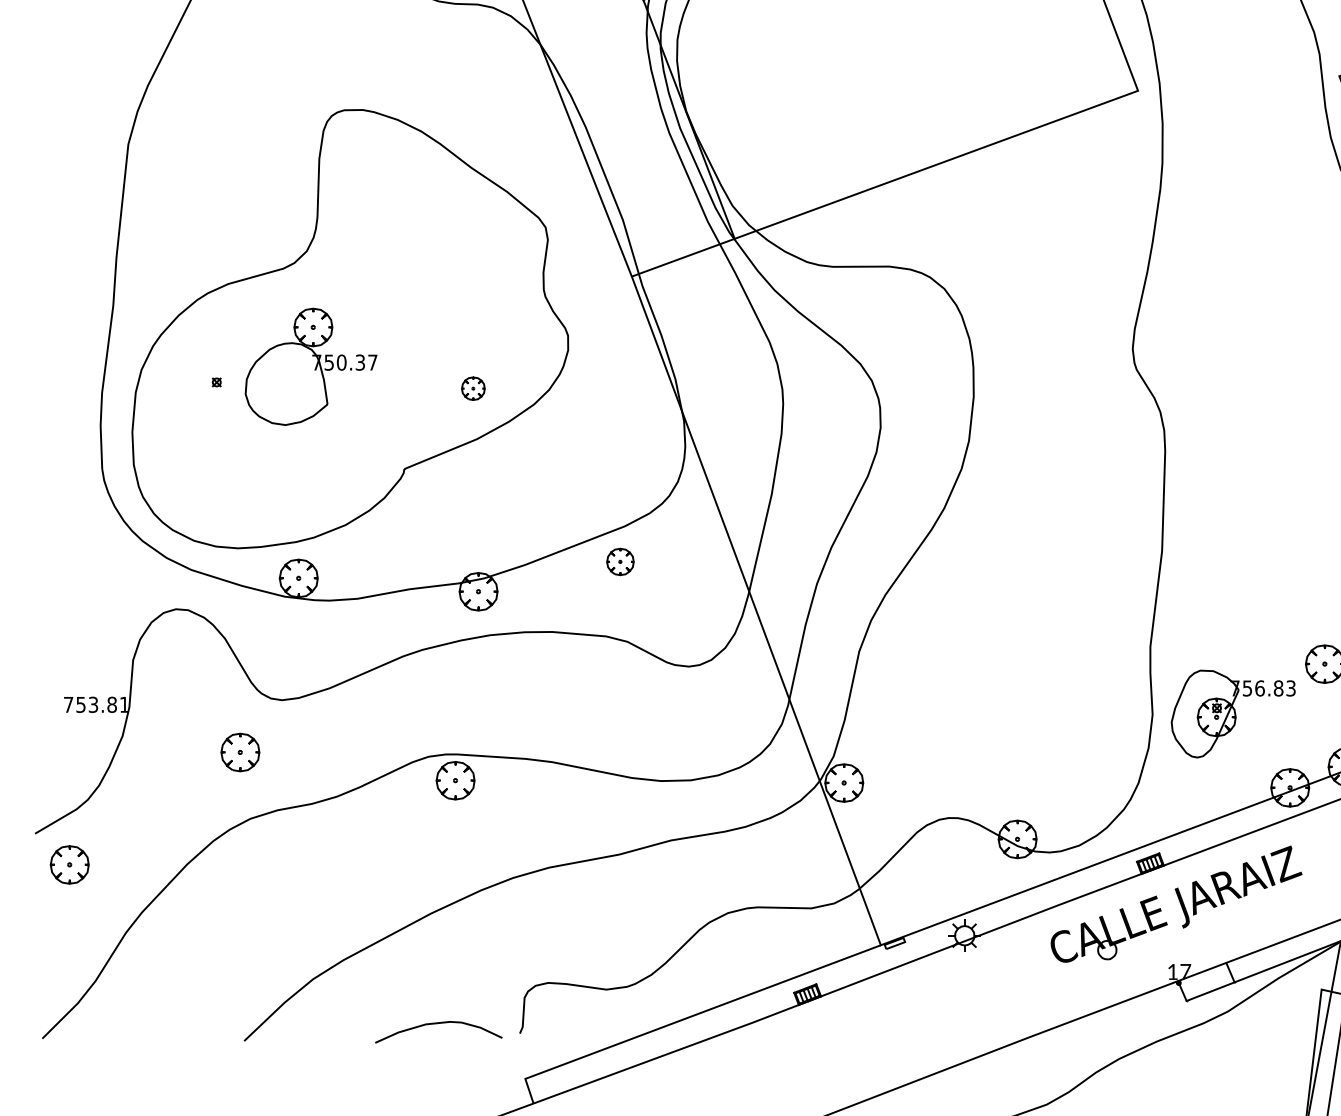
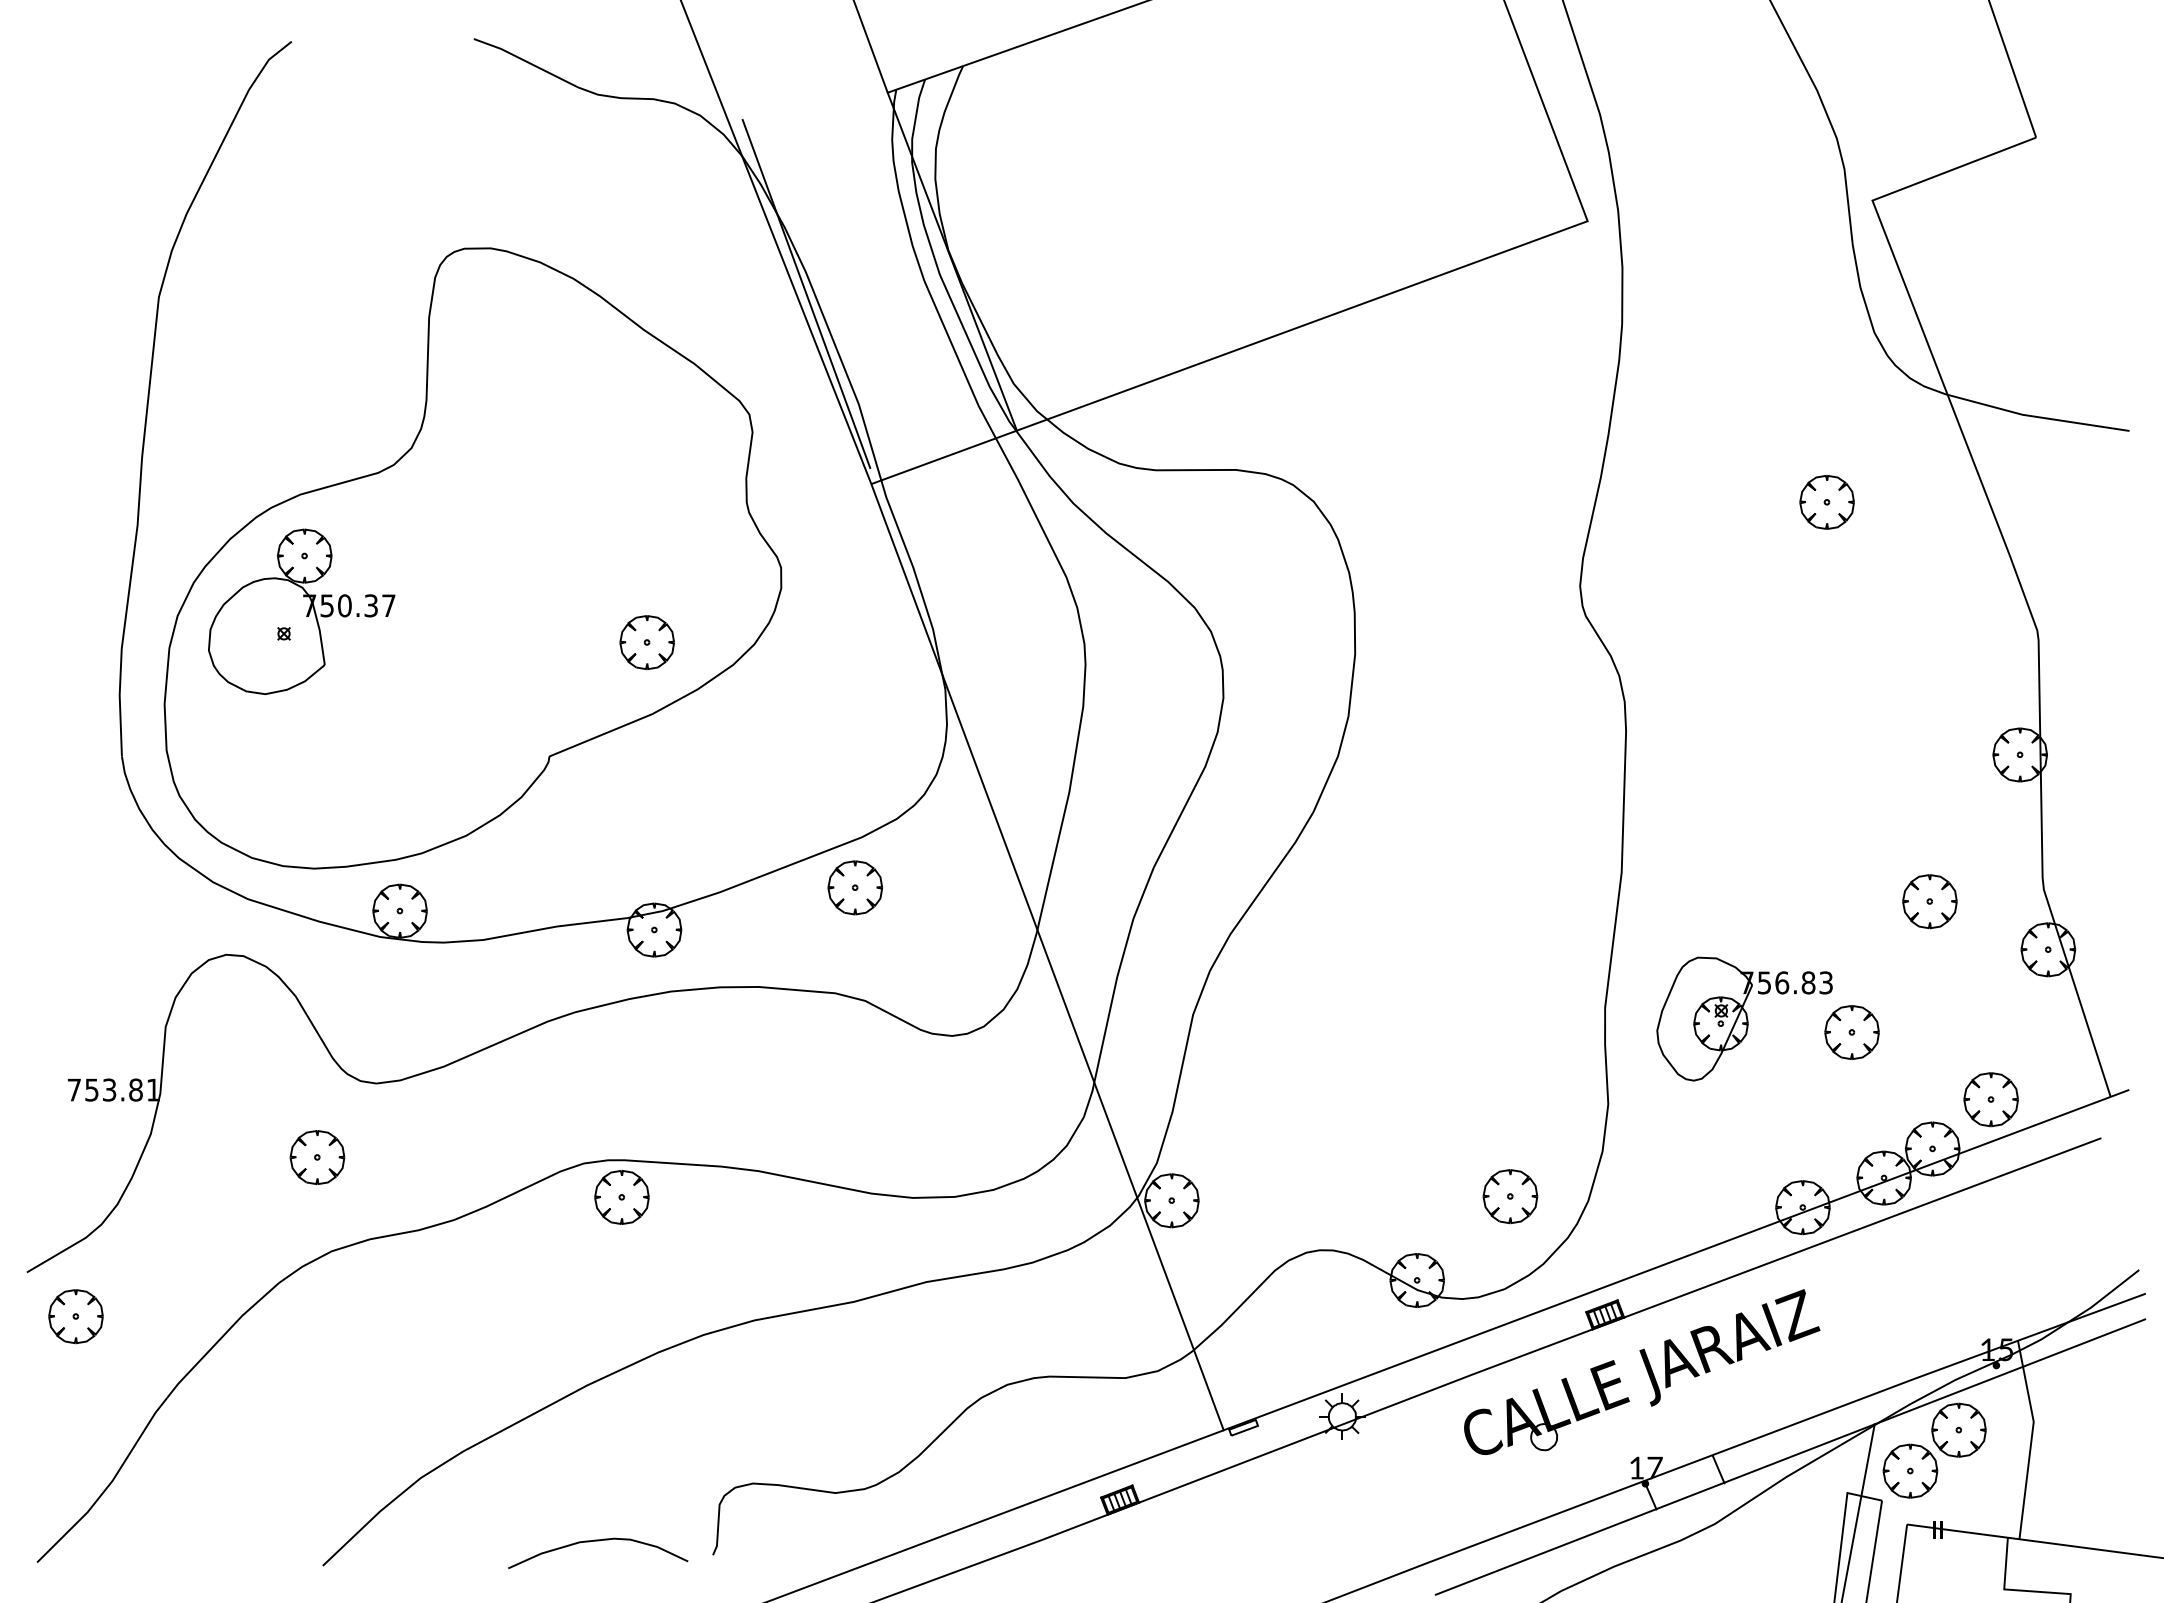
line: (586, 141) -> (806, 293), added
part: (1306, 289) -> (1826, 502), added
part: (311, 366) -> (301, 611), moved
part: (472, 388) -> (646, 642), size x1.67
part: (619, 561) -> (854, 887), size x1.43
part: (1233, 713) -> (1744, 1018), moved
part: (1083, 780) -> (1510, 1196), added
line: (1108, 1030) -> (1545, 1551), added

